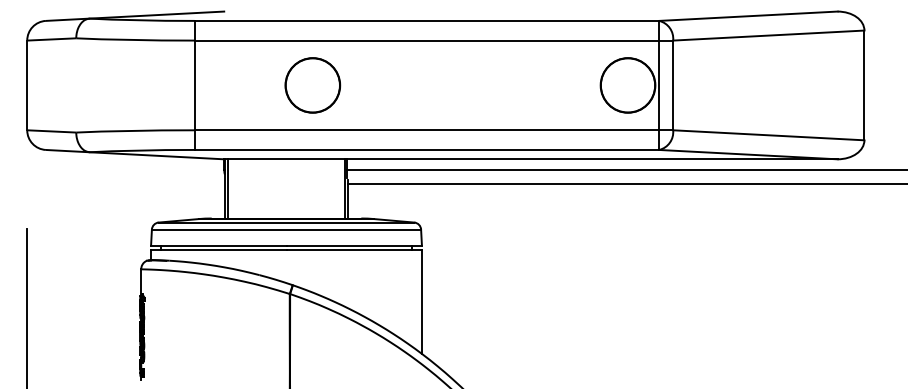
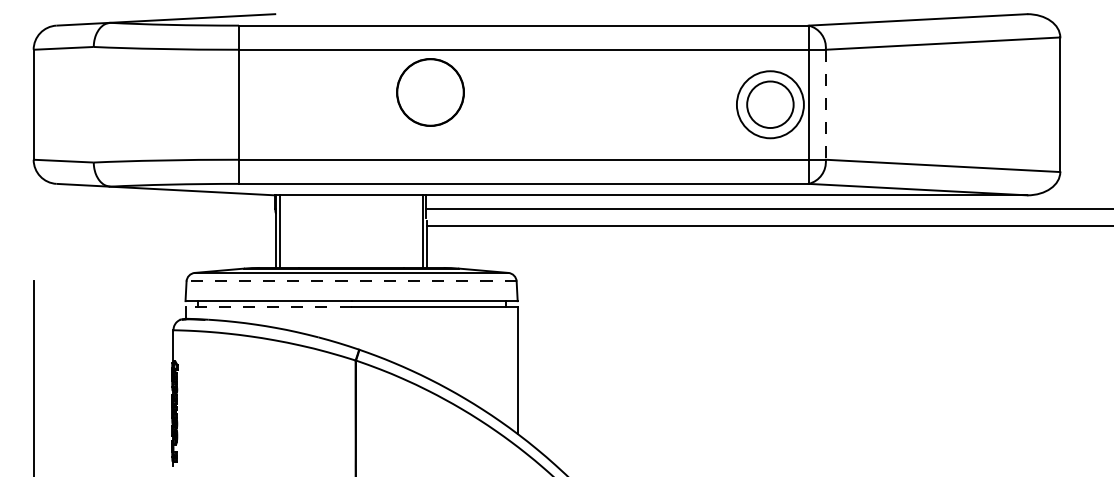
part: (312, 85) -> (430, 92), moved
circle: (627, 85) -> (769, 104), size x0.7
line: (673, 85) -> (826, 104), solid -> dashed
line: (286, 229) -> (351, 281), solid -> dashed
line: (218, 250) -> (268, 307), solid -> dashed

